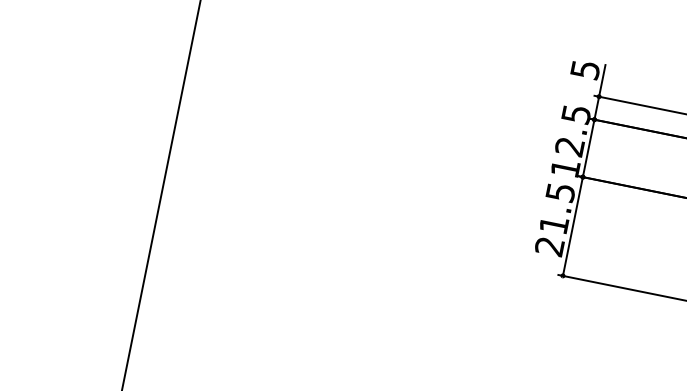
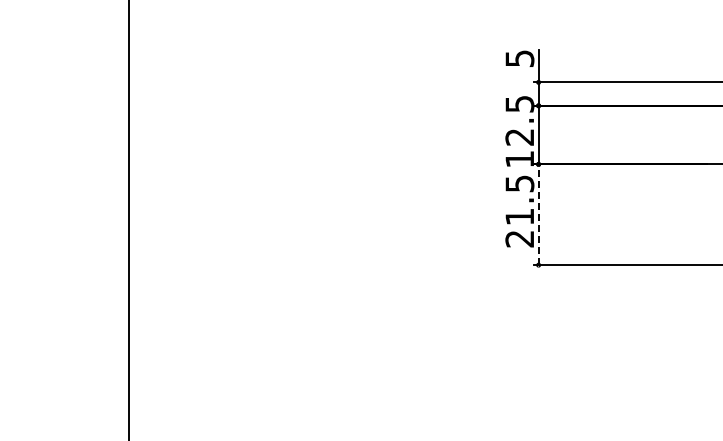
line: (572, 226) -> (538, 214), solid -> dashed

